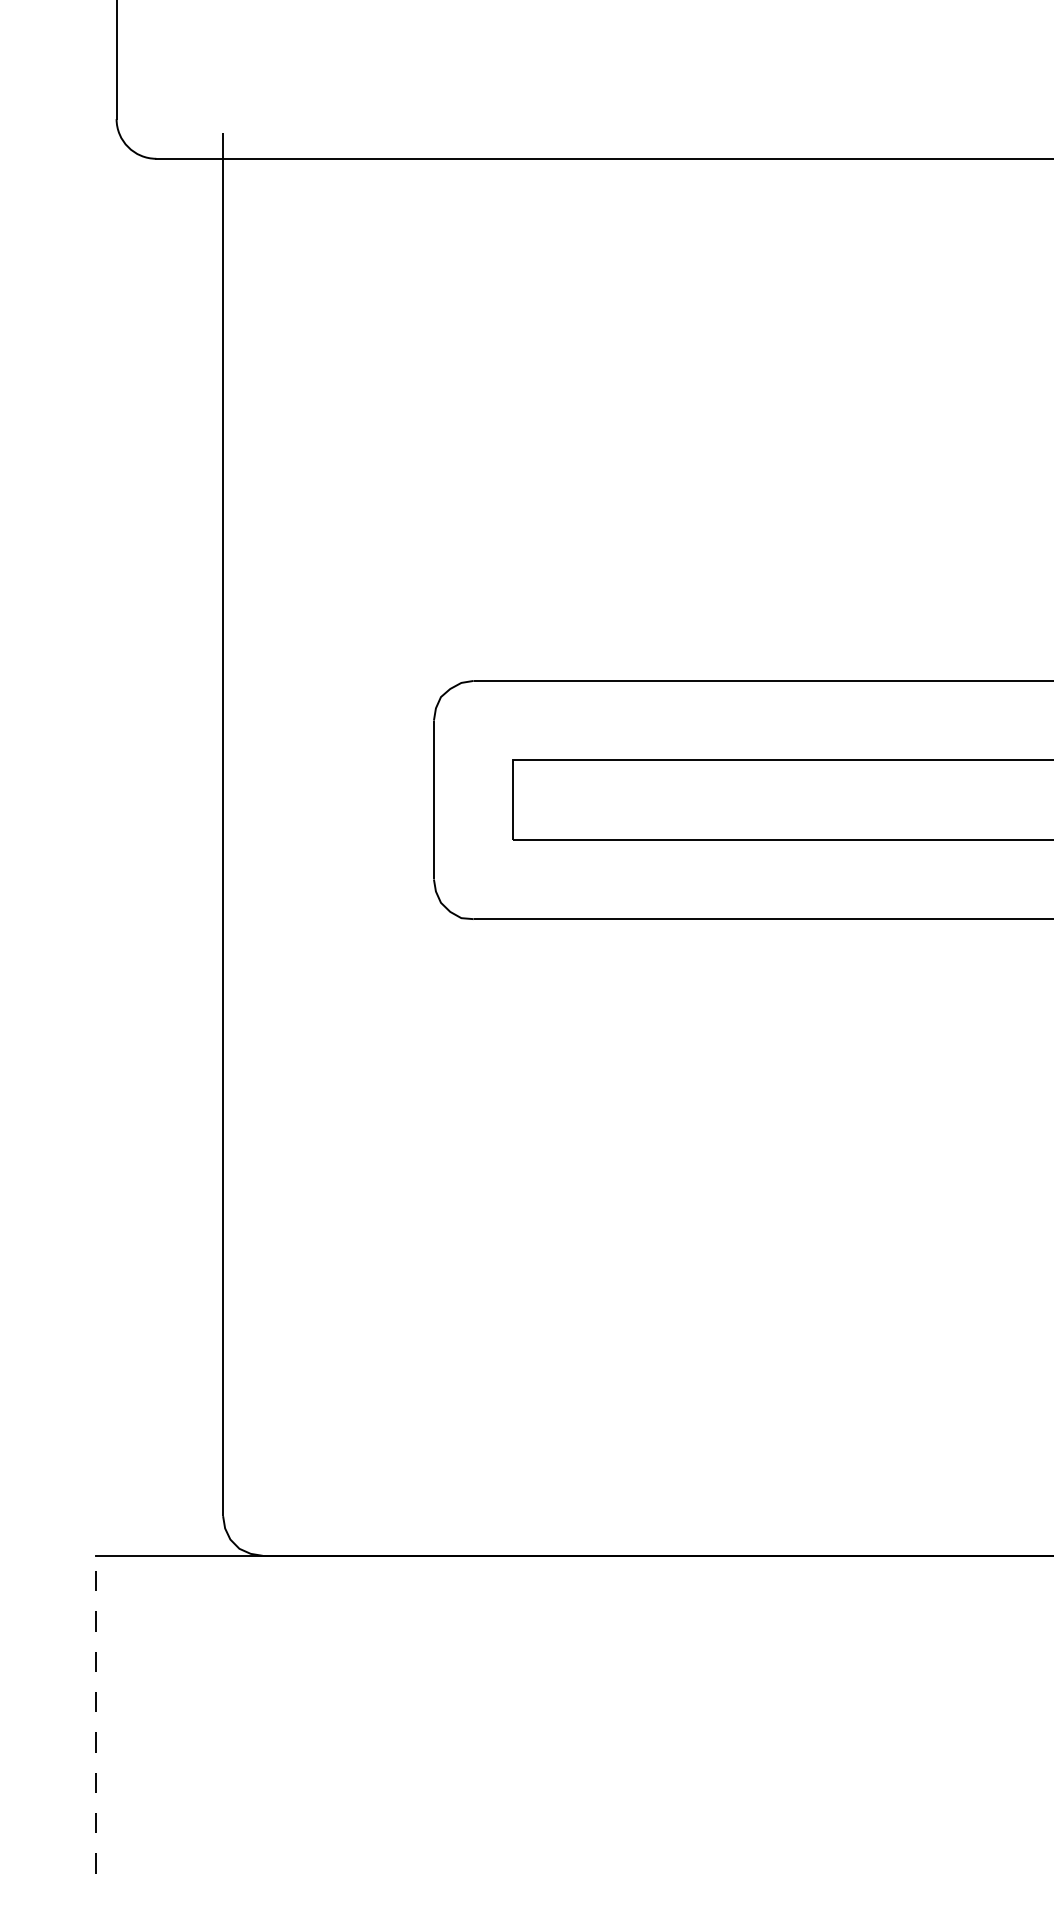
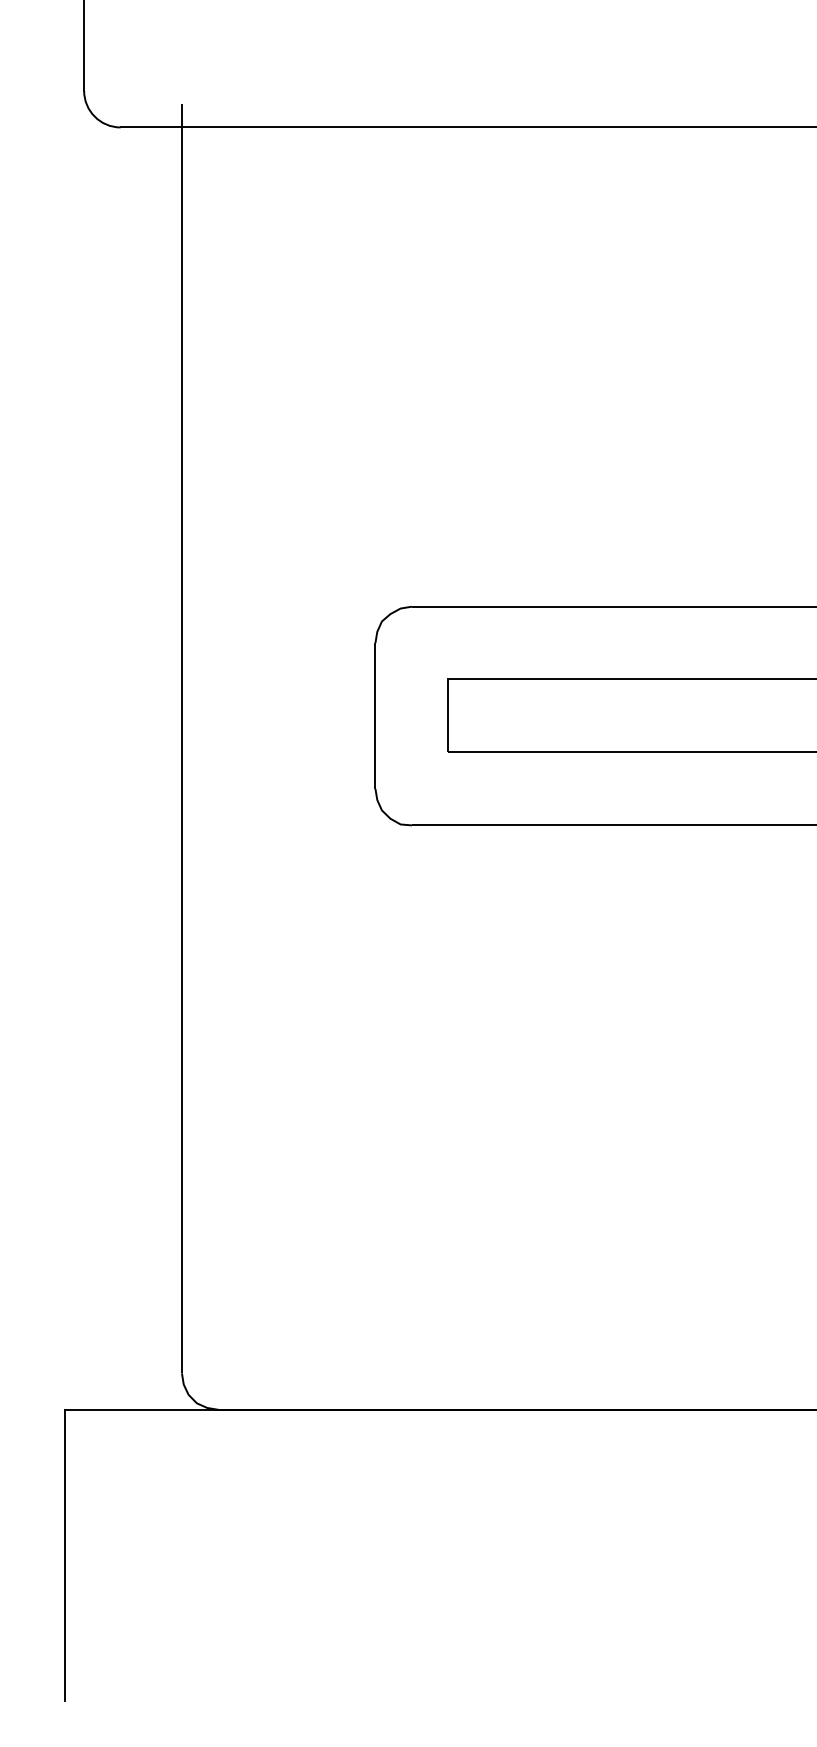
line: (95, 1714) -> (64, 1555), dashed -> solid

